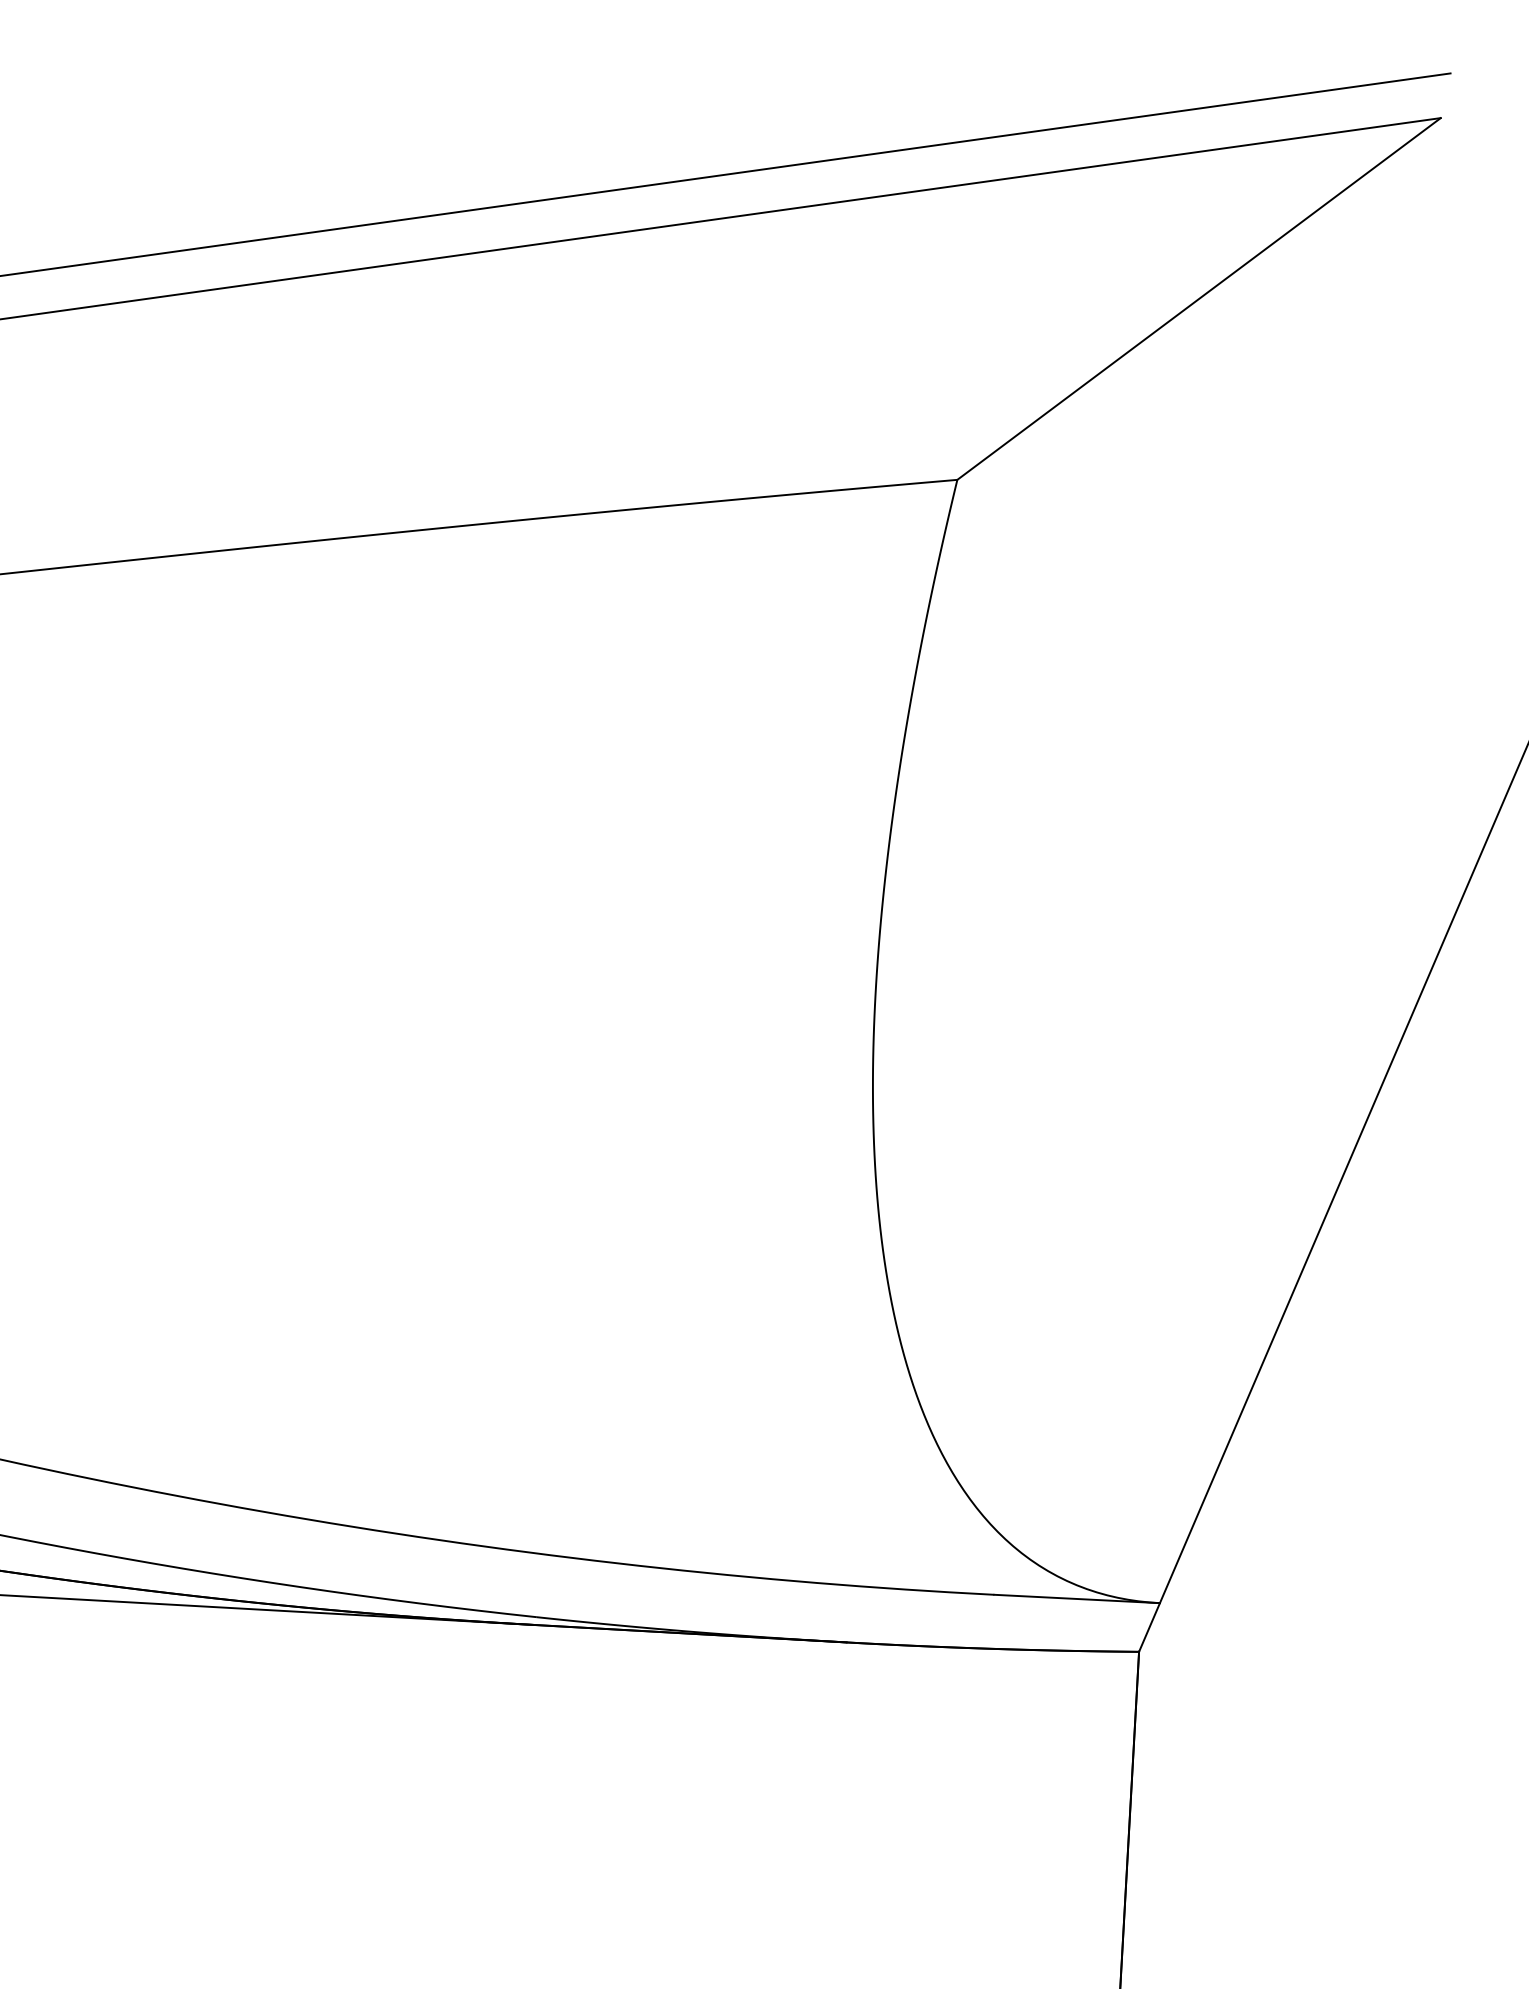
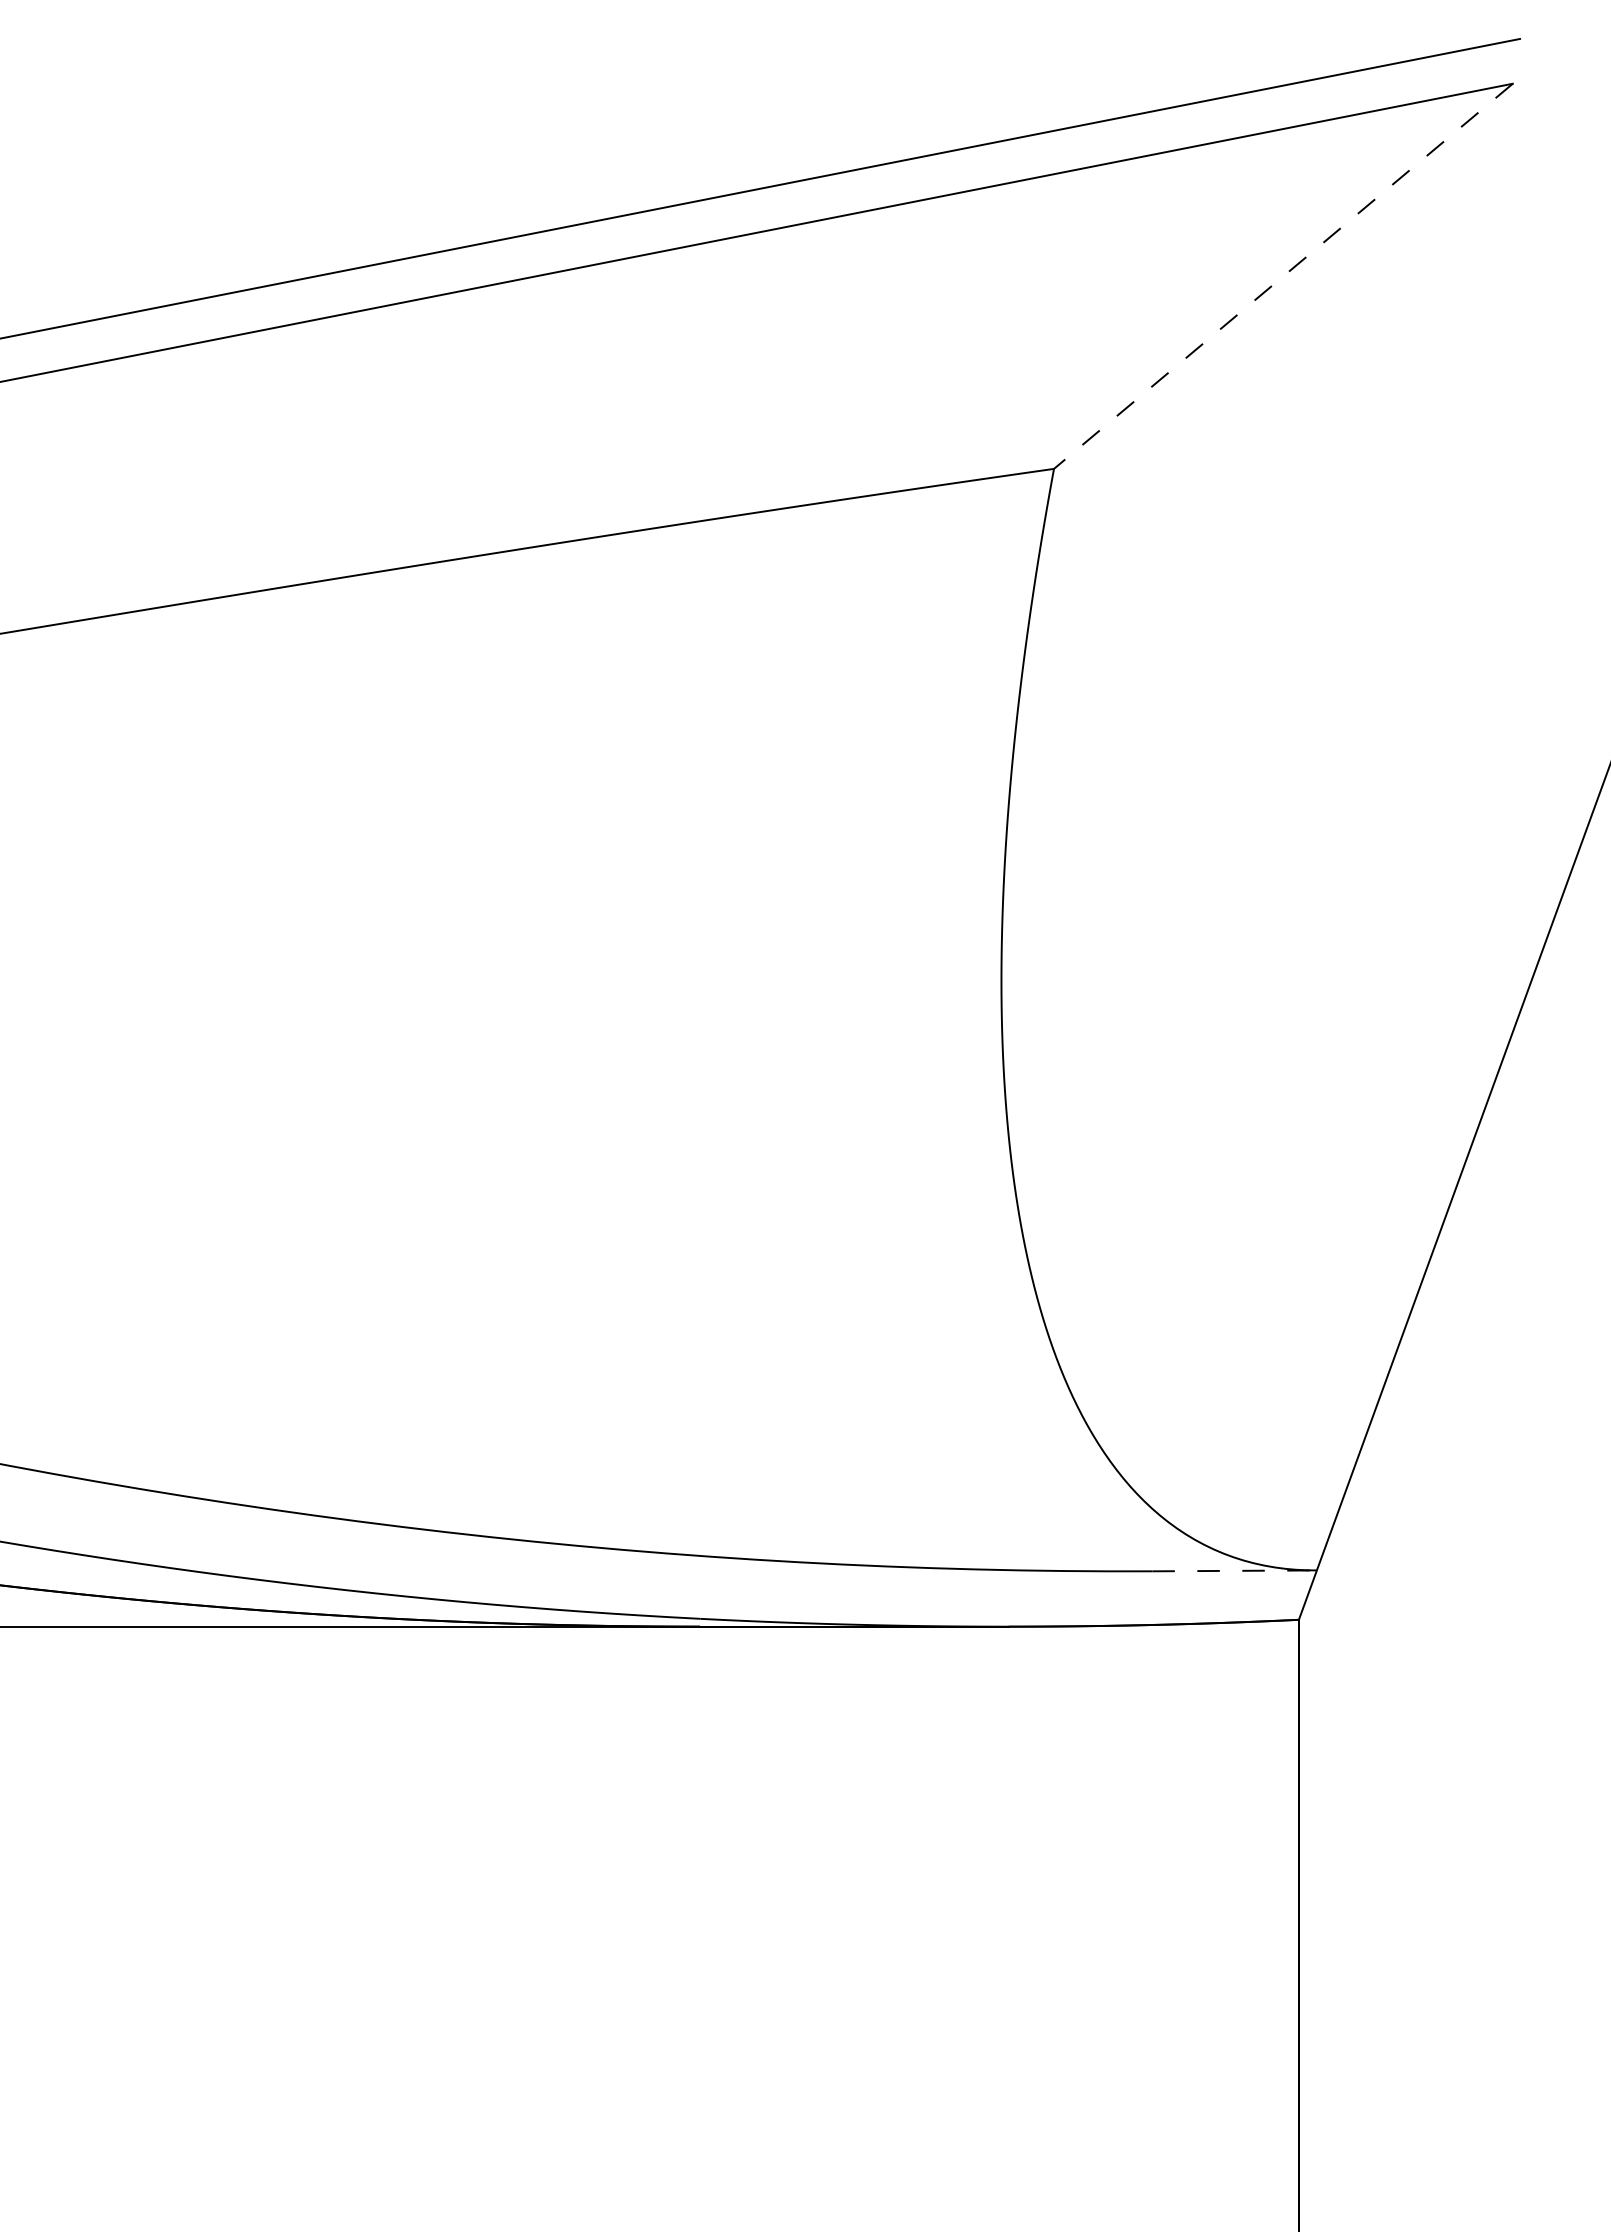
line: (1199, 299) -> (1283, 276), solid -> dashed
line: (1078, 1598) -> (1235, 1570), solid -> dashed

